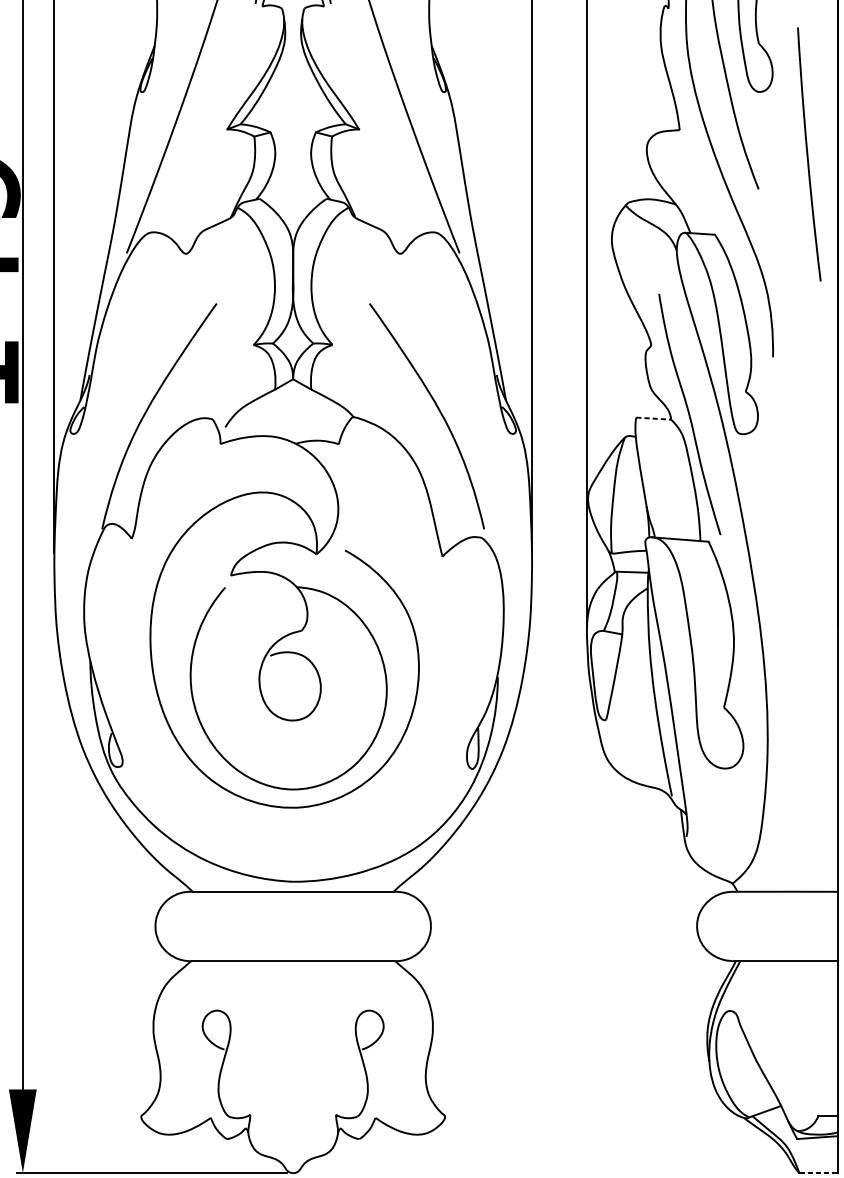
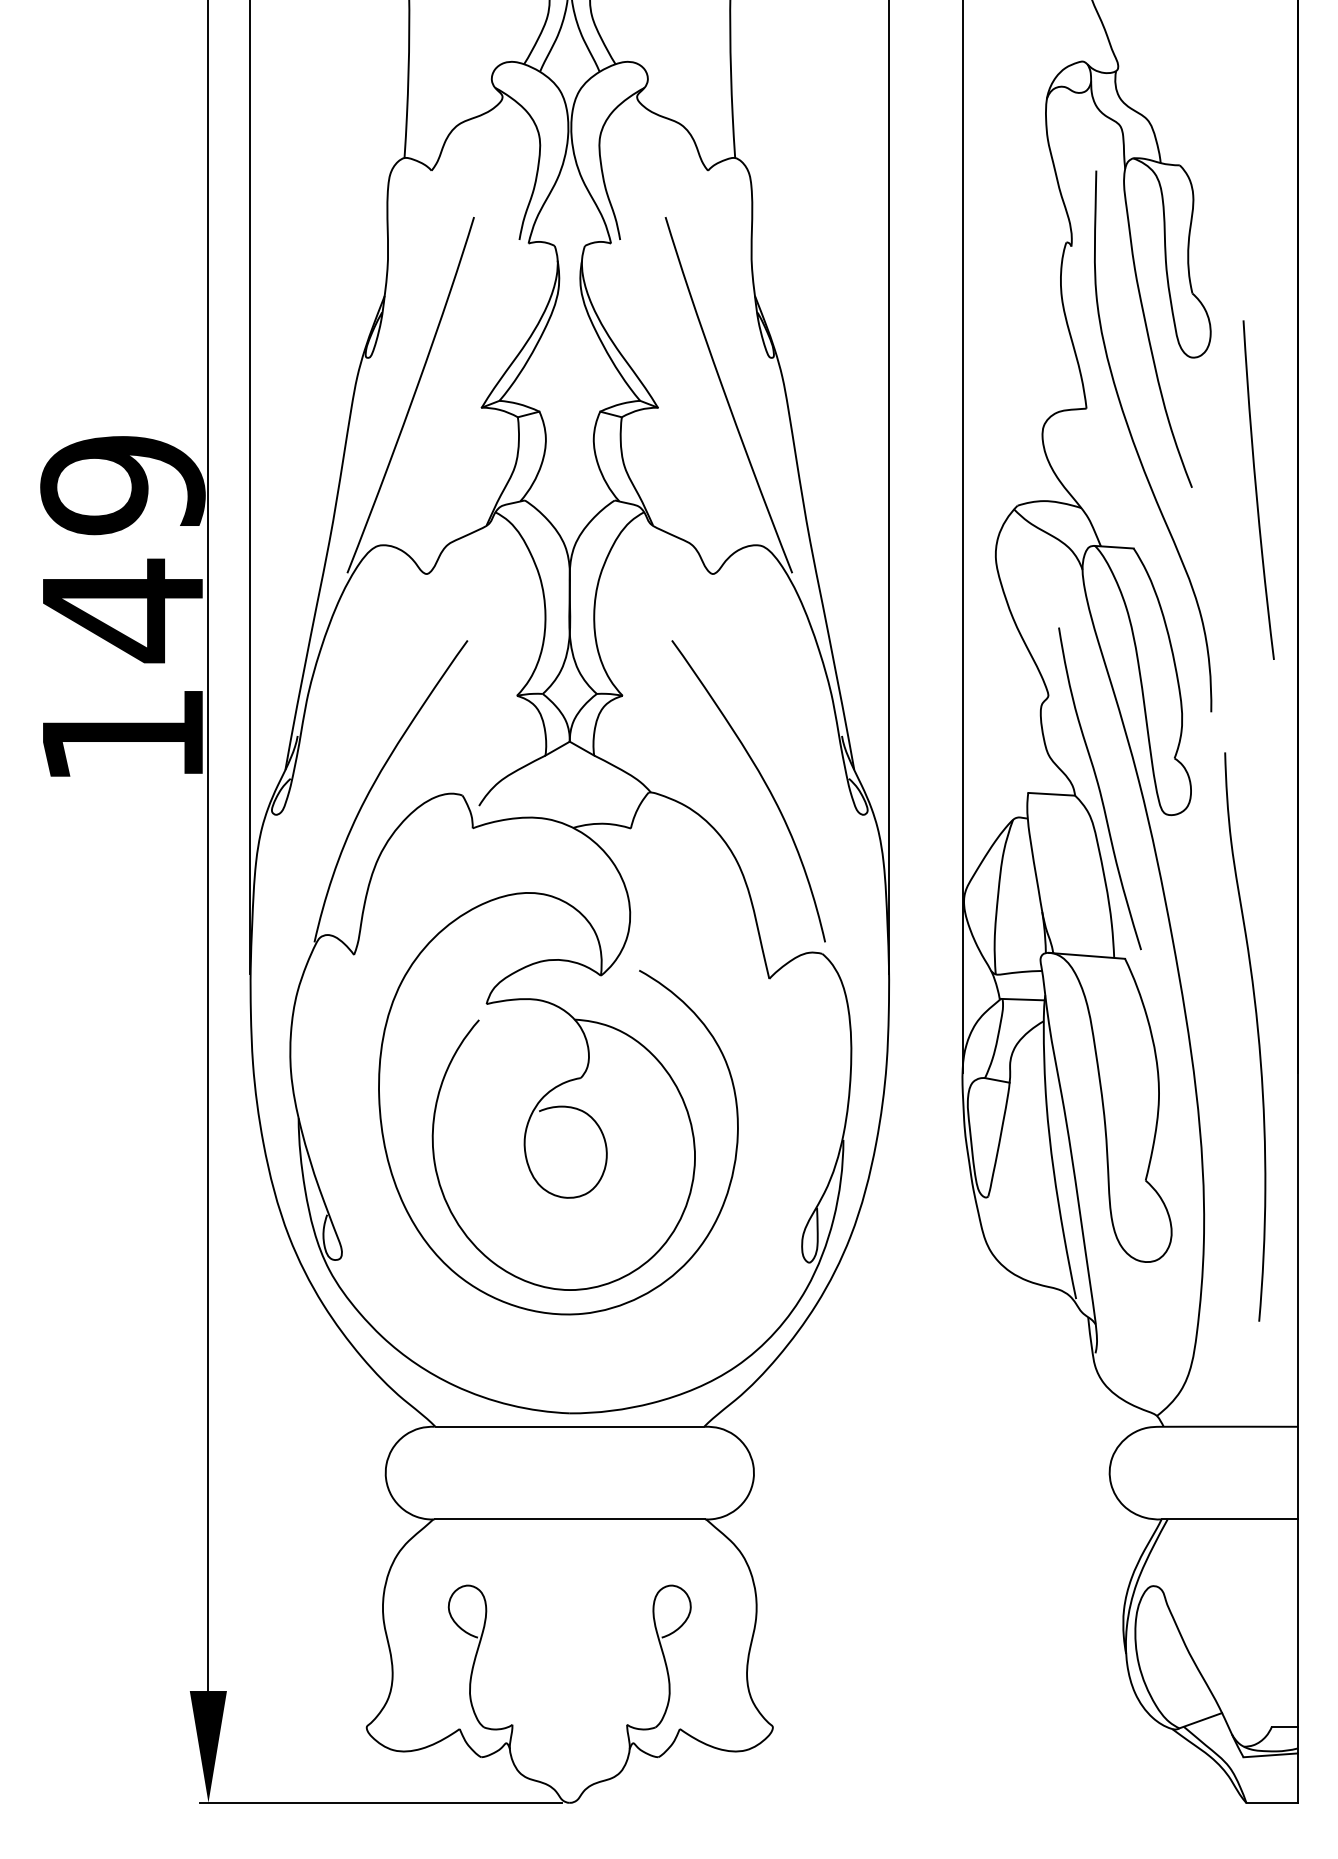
curve: (808, 154) -> (1257, 490), moved
line: (654, 418) -> (1052, 794), dashed -> solid
curve: (807, 599) -> (1257, 1036), added
line: (818, 1173) -> (1272, 1803), dashed -> solid

